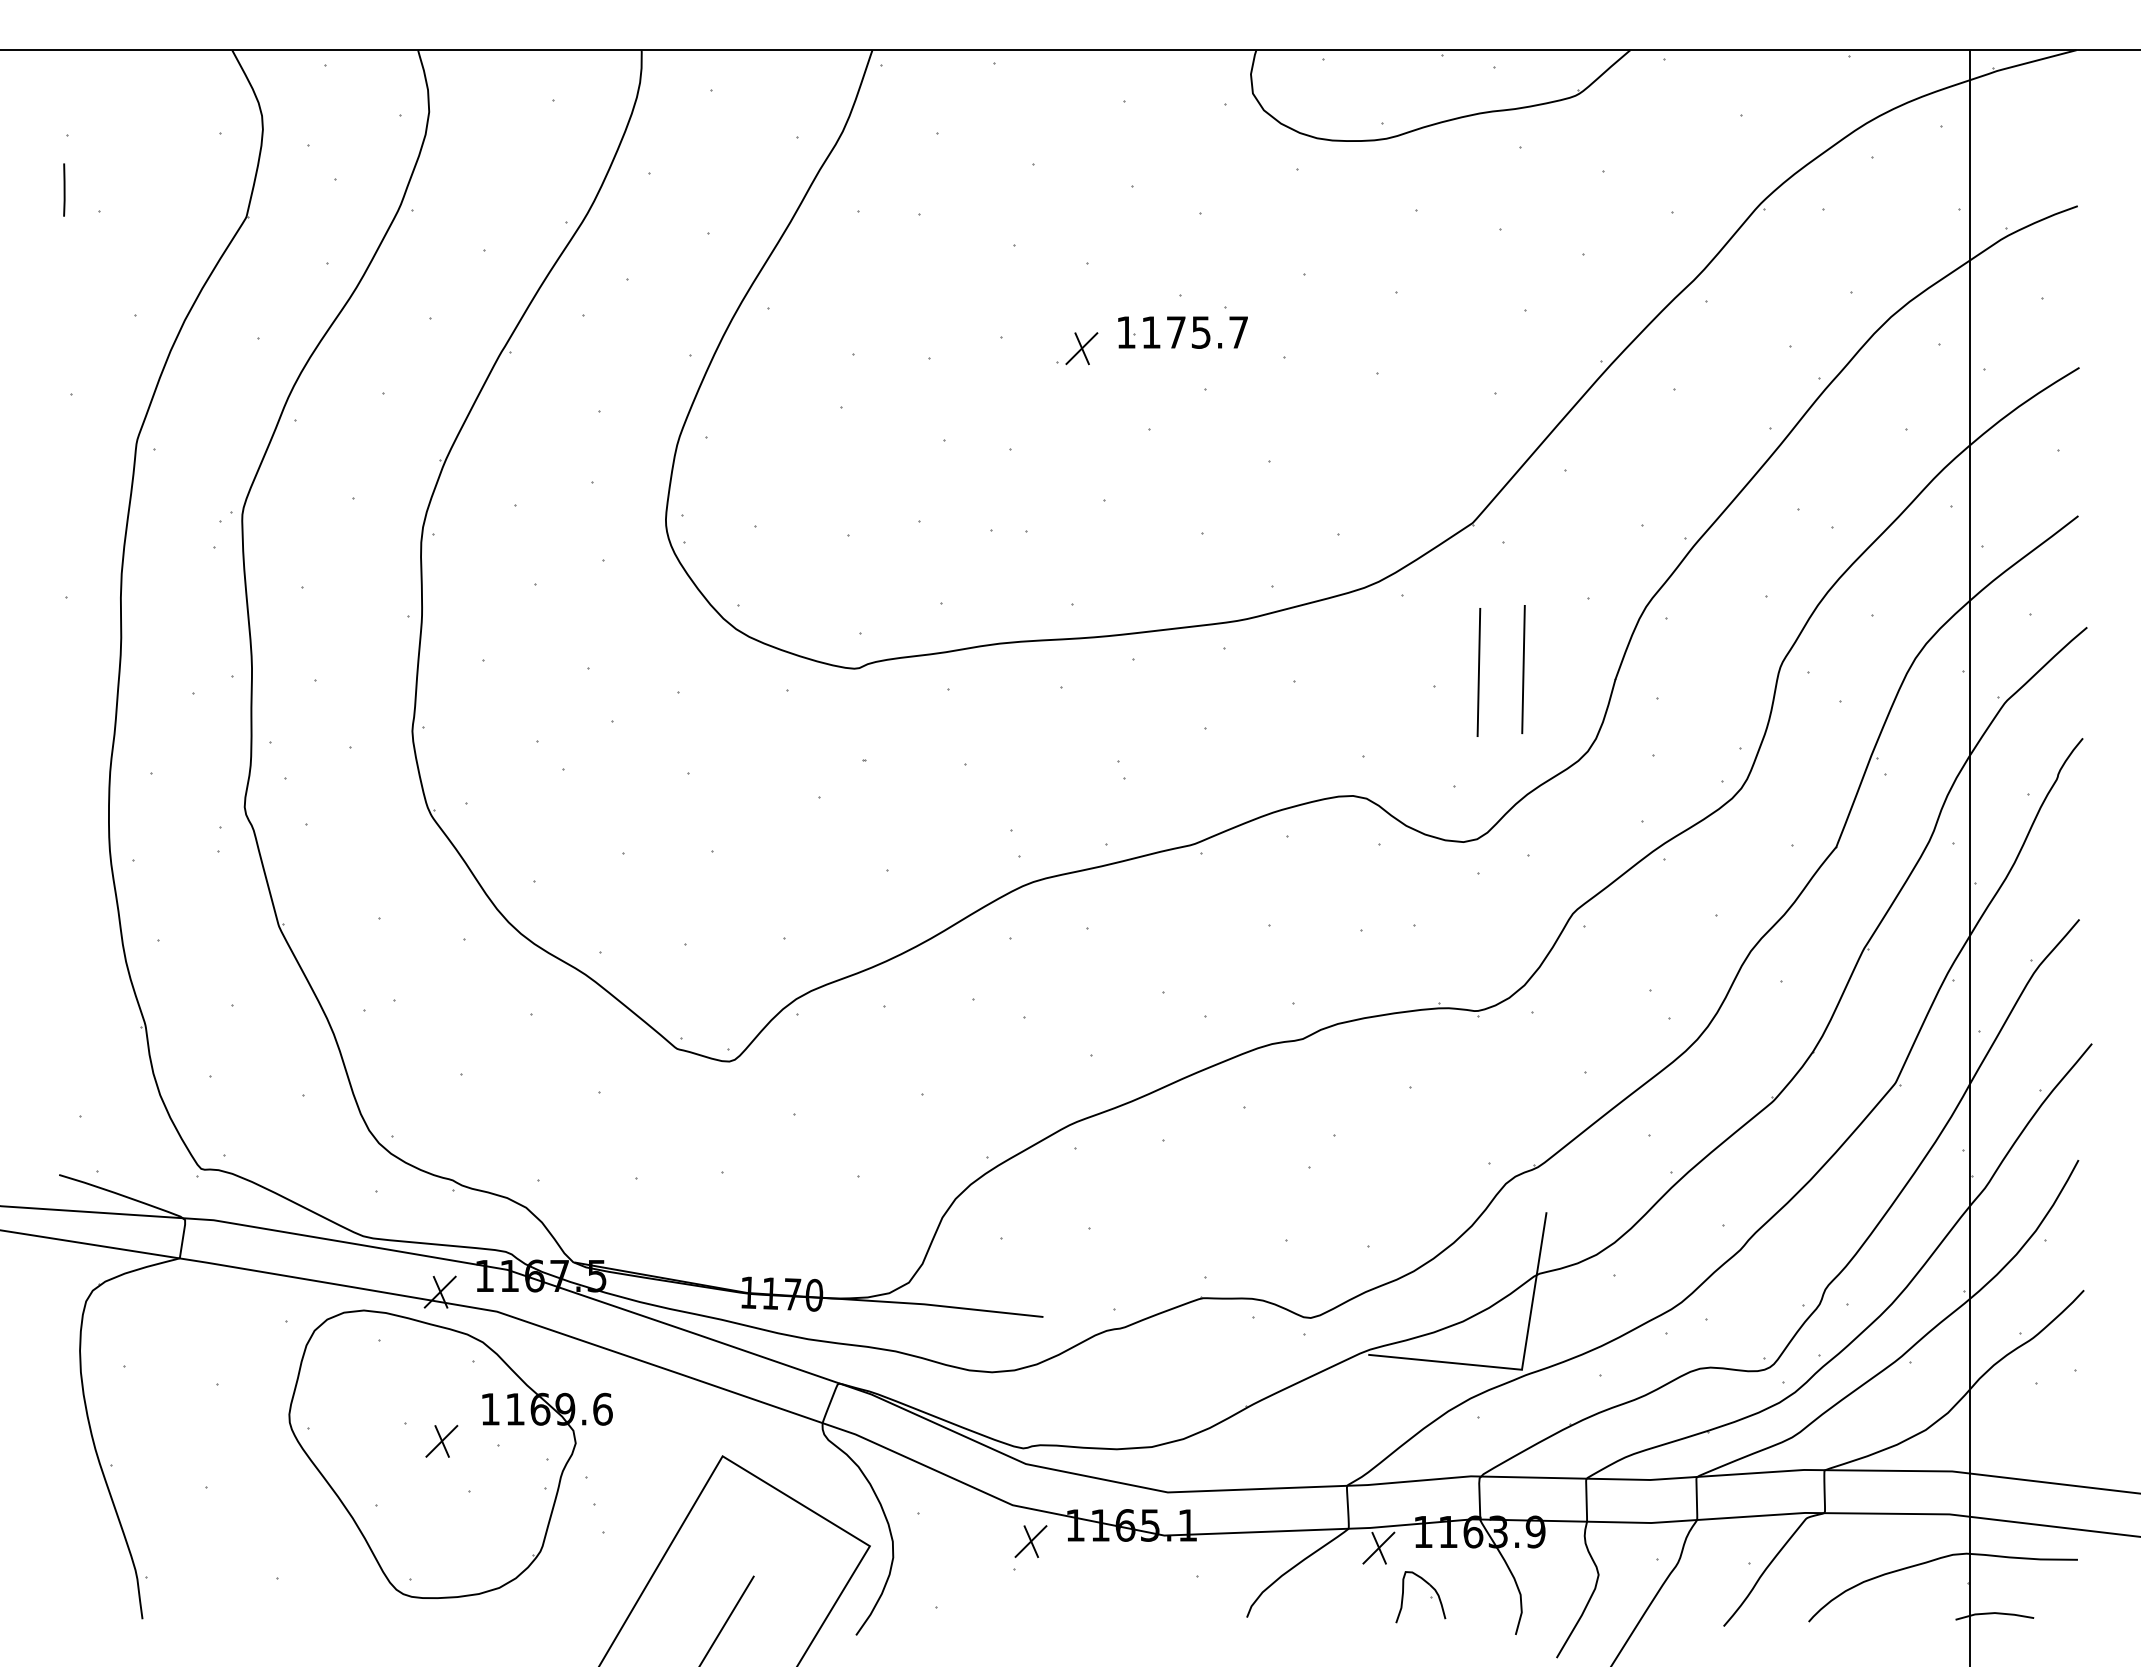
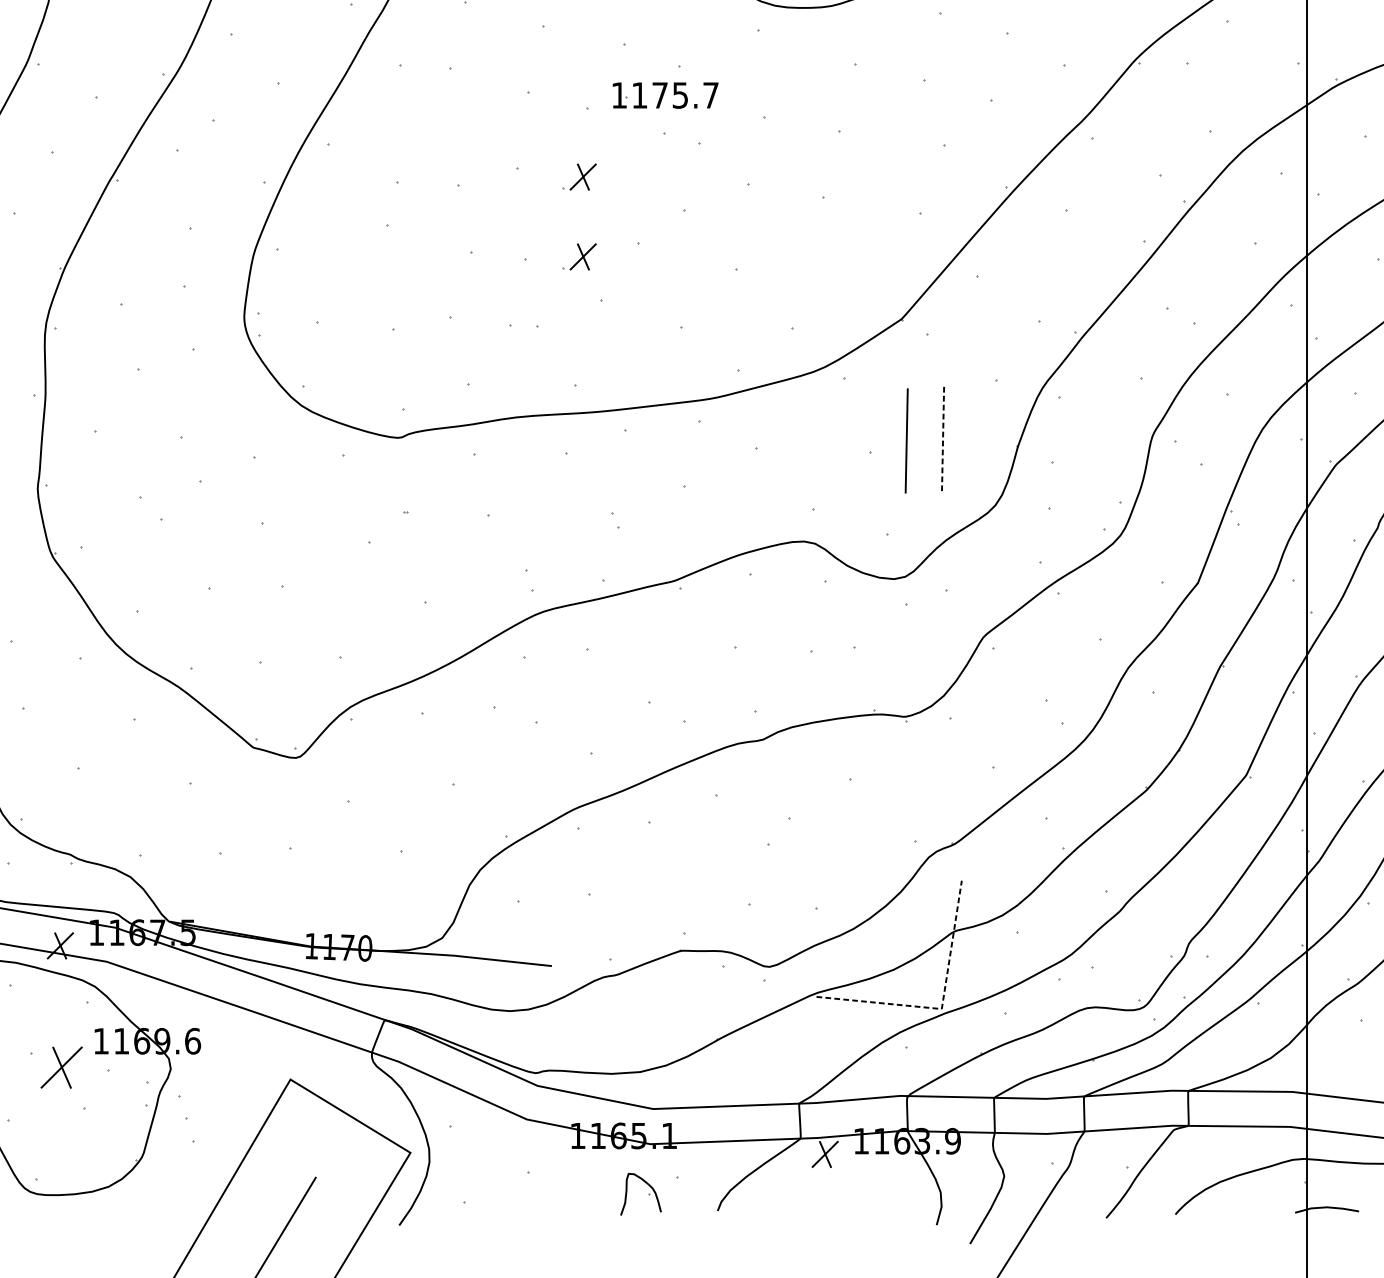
part: (1182, 332) -> (665, 95), moved
part: (1077, 446) -> (579, 256), added
line: (1523, 669) -> (943, 438), solid -> dashed
line: (1522, 1367) -> (942, 1007), solid -> dashed
part: (441, 1440) -> (61, 1066), size x1.6
part: (1030, 1541) -> (541, 1149), removed
part: (1430, 1597) -> (648, 1194), moved

